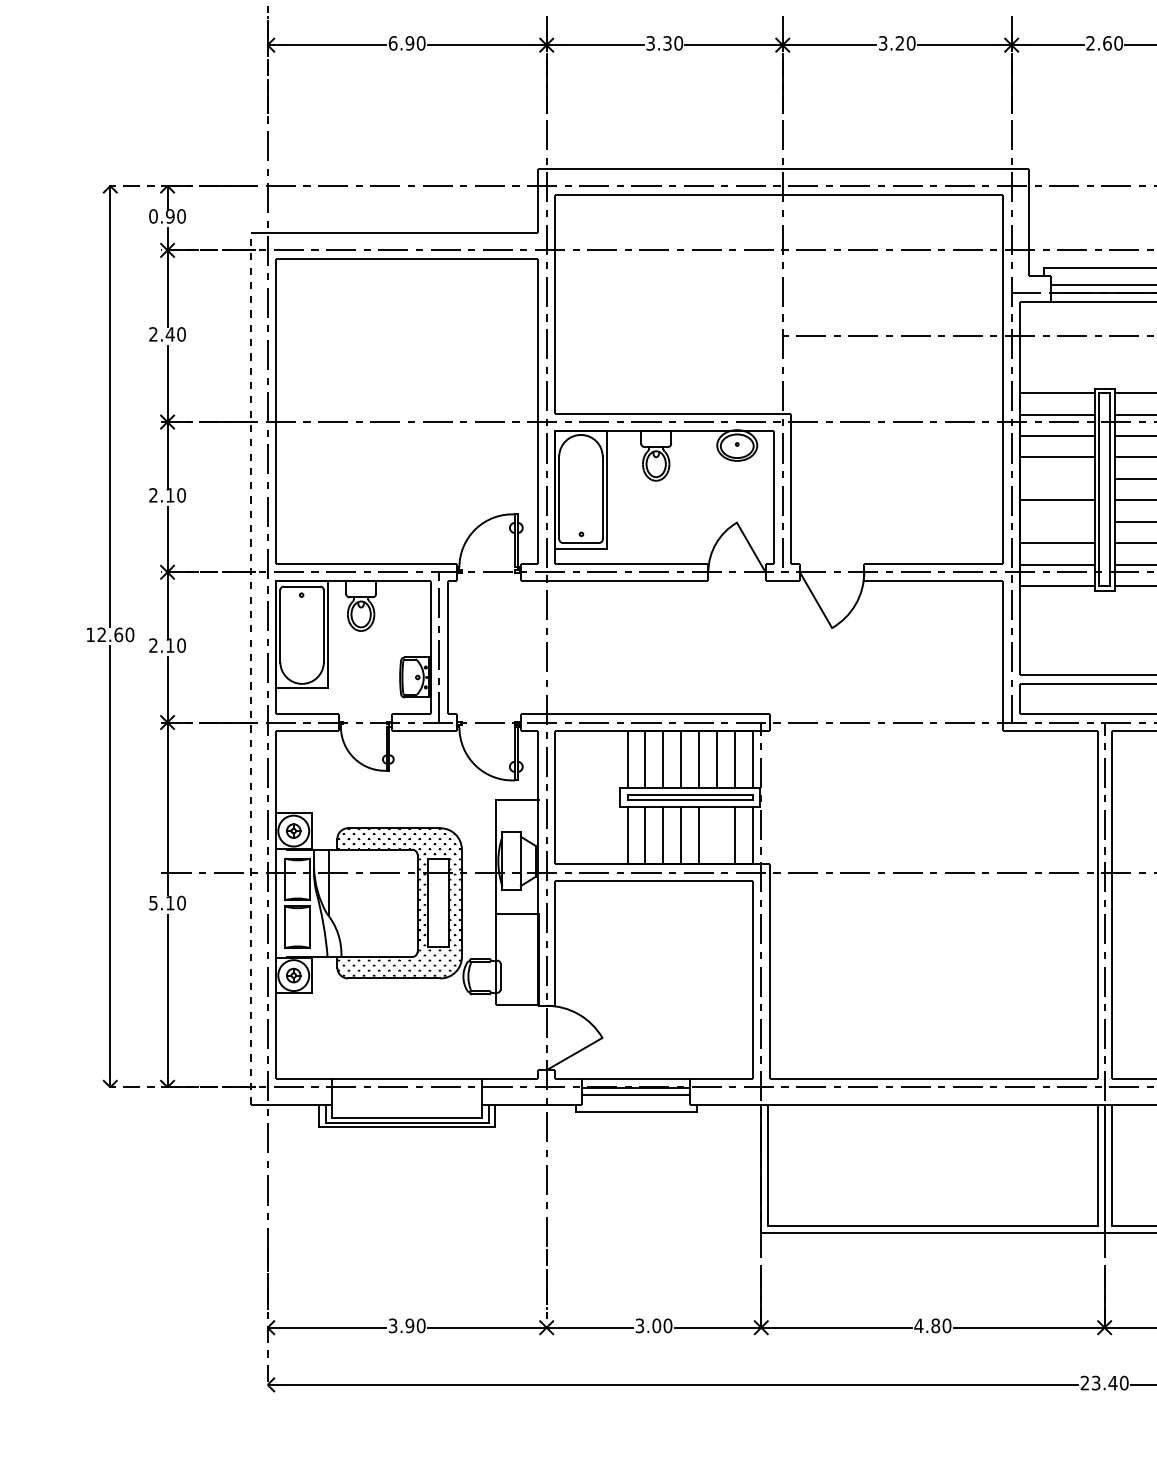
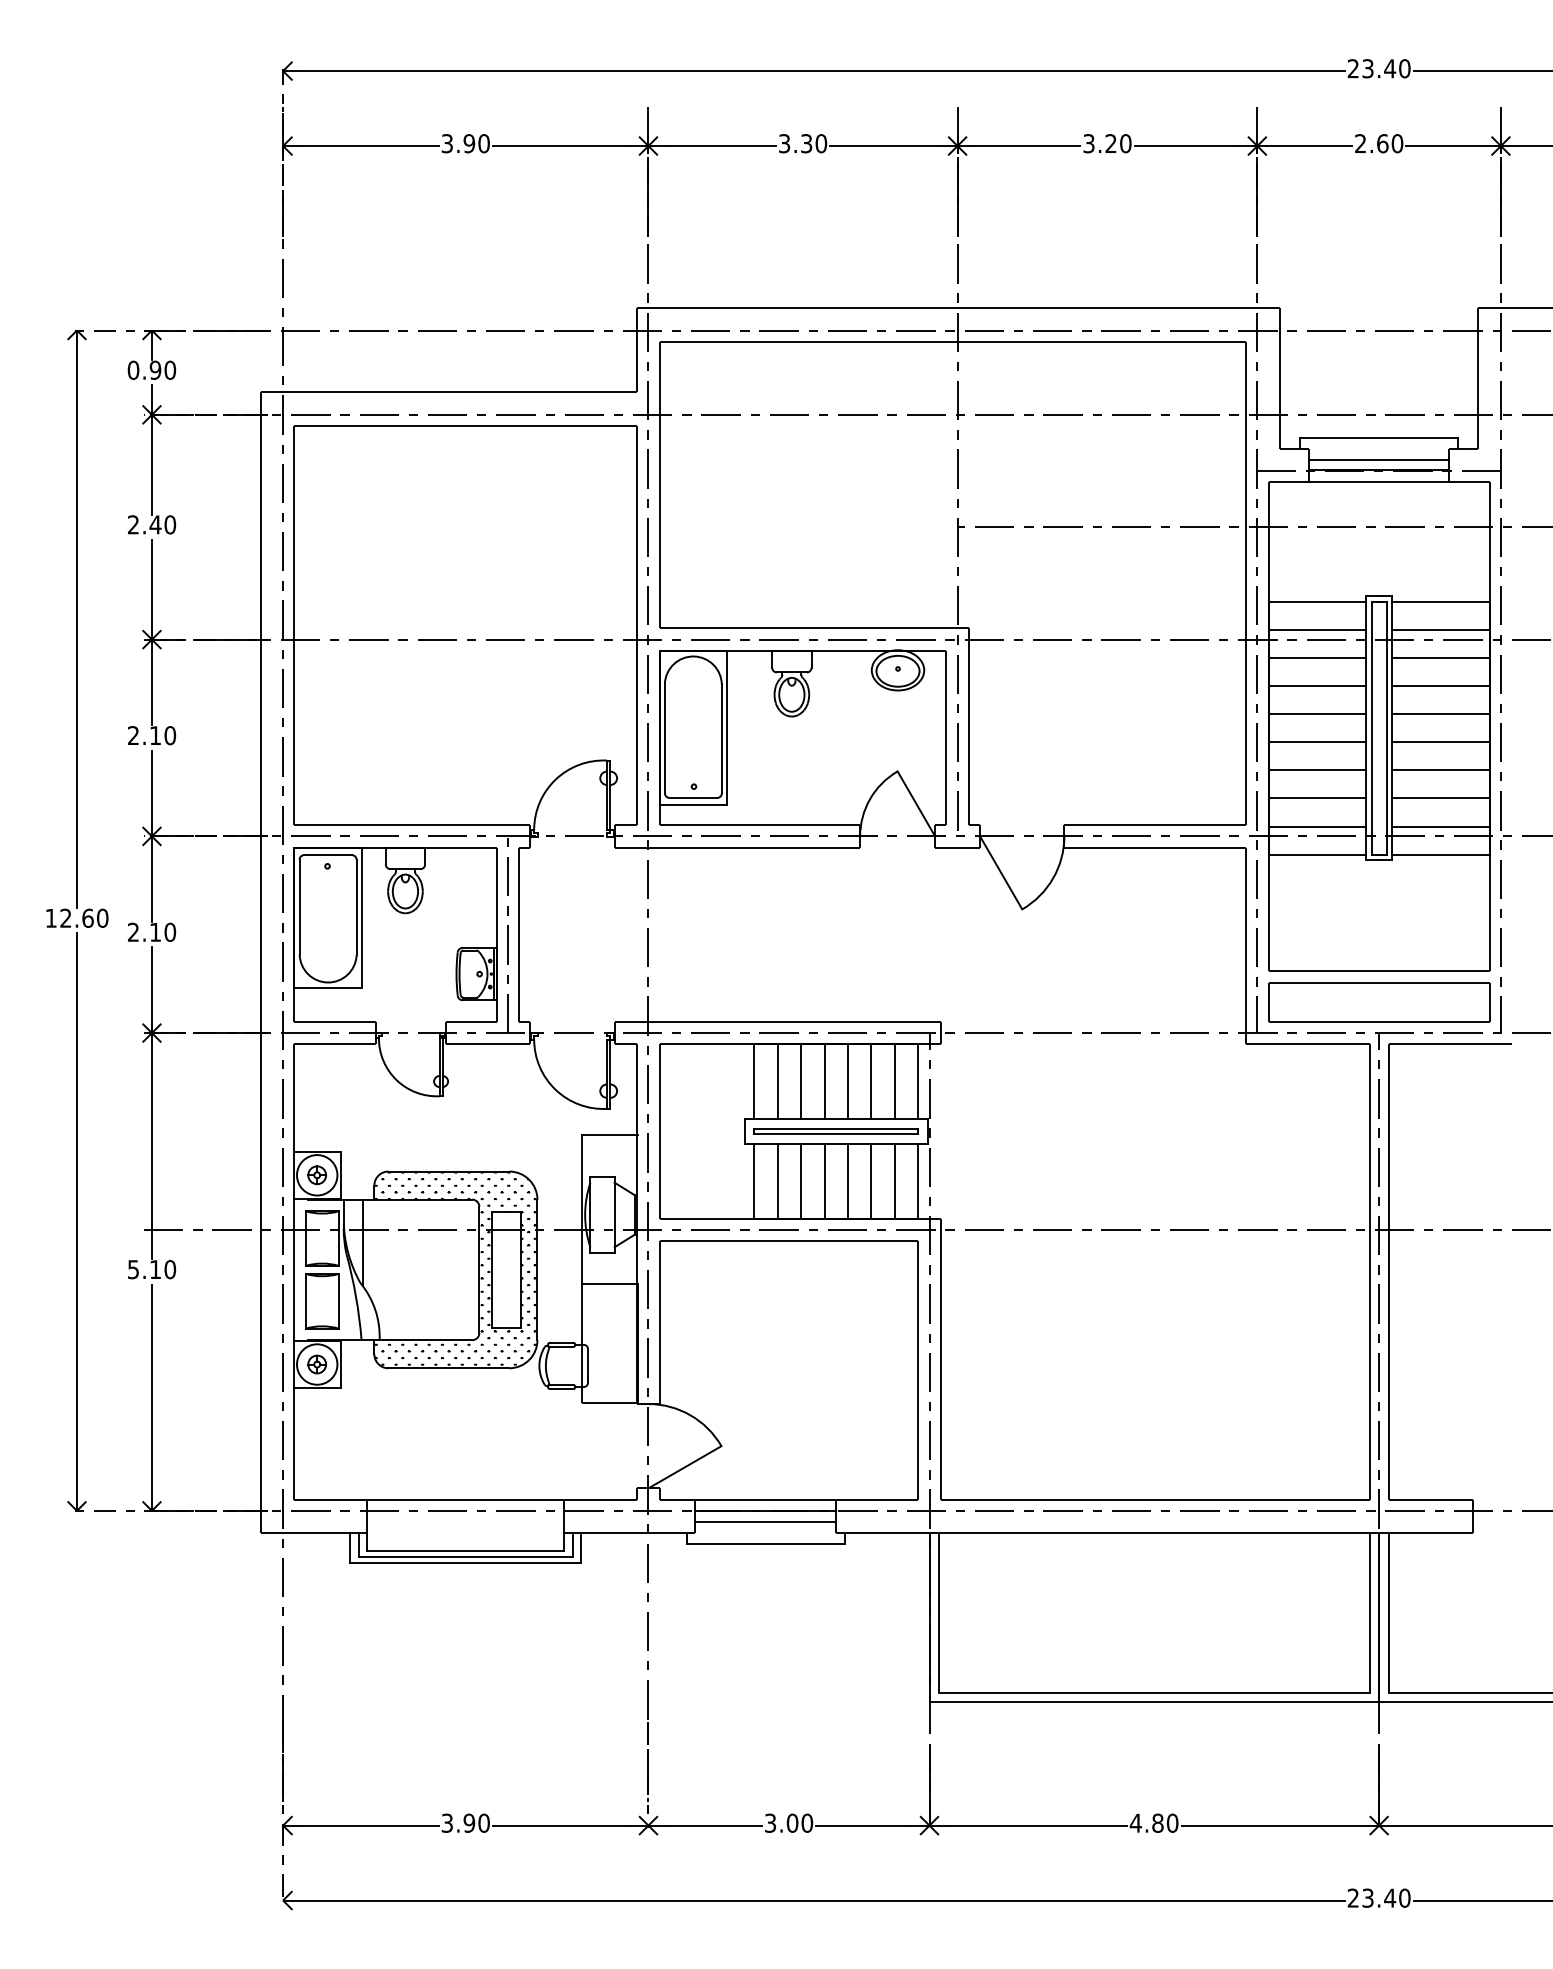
text: (393, 43) -> (447, 143), 6.90 -> 3.90
line: (1057, 479) -> (1317, 714), added
line: (1057, 522) -> (1317, 770), added
line: (250, 668) -> (260, 962), dashed -> solid
line: (717, 835) -> (871, 1180), added

